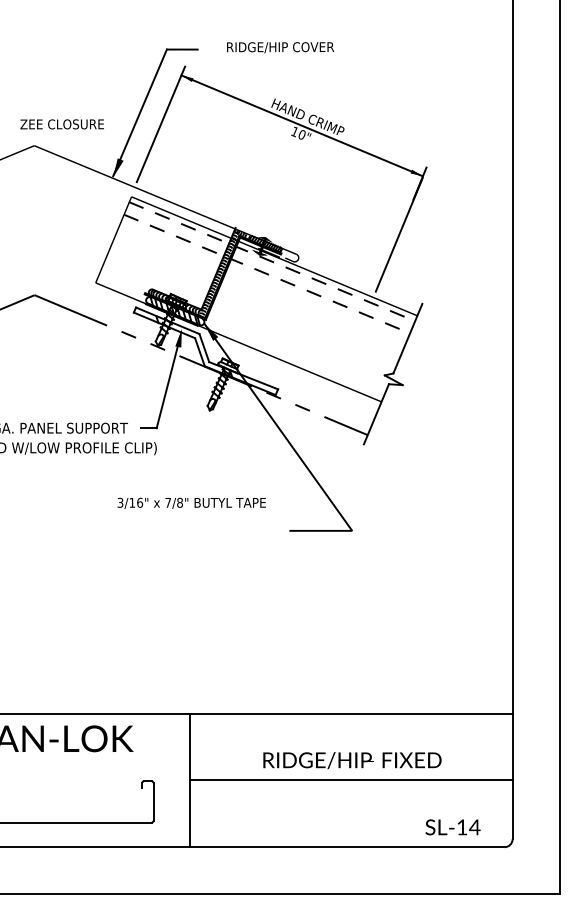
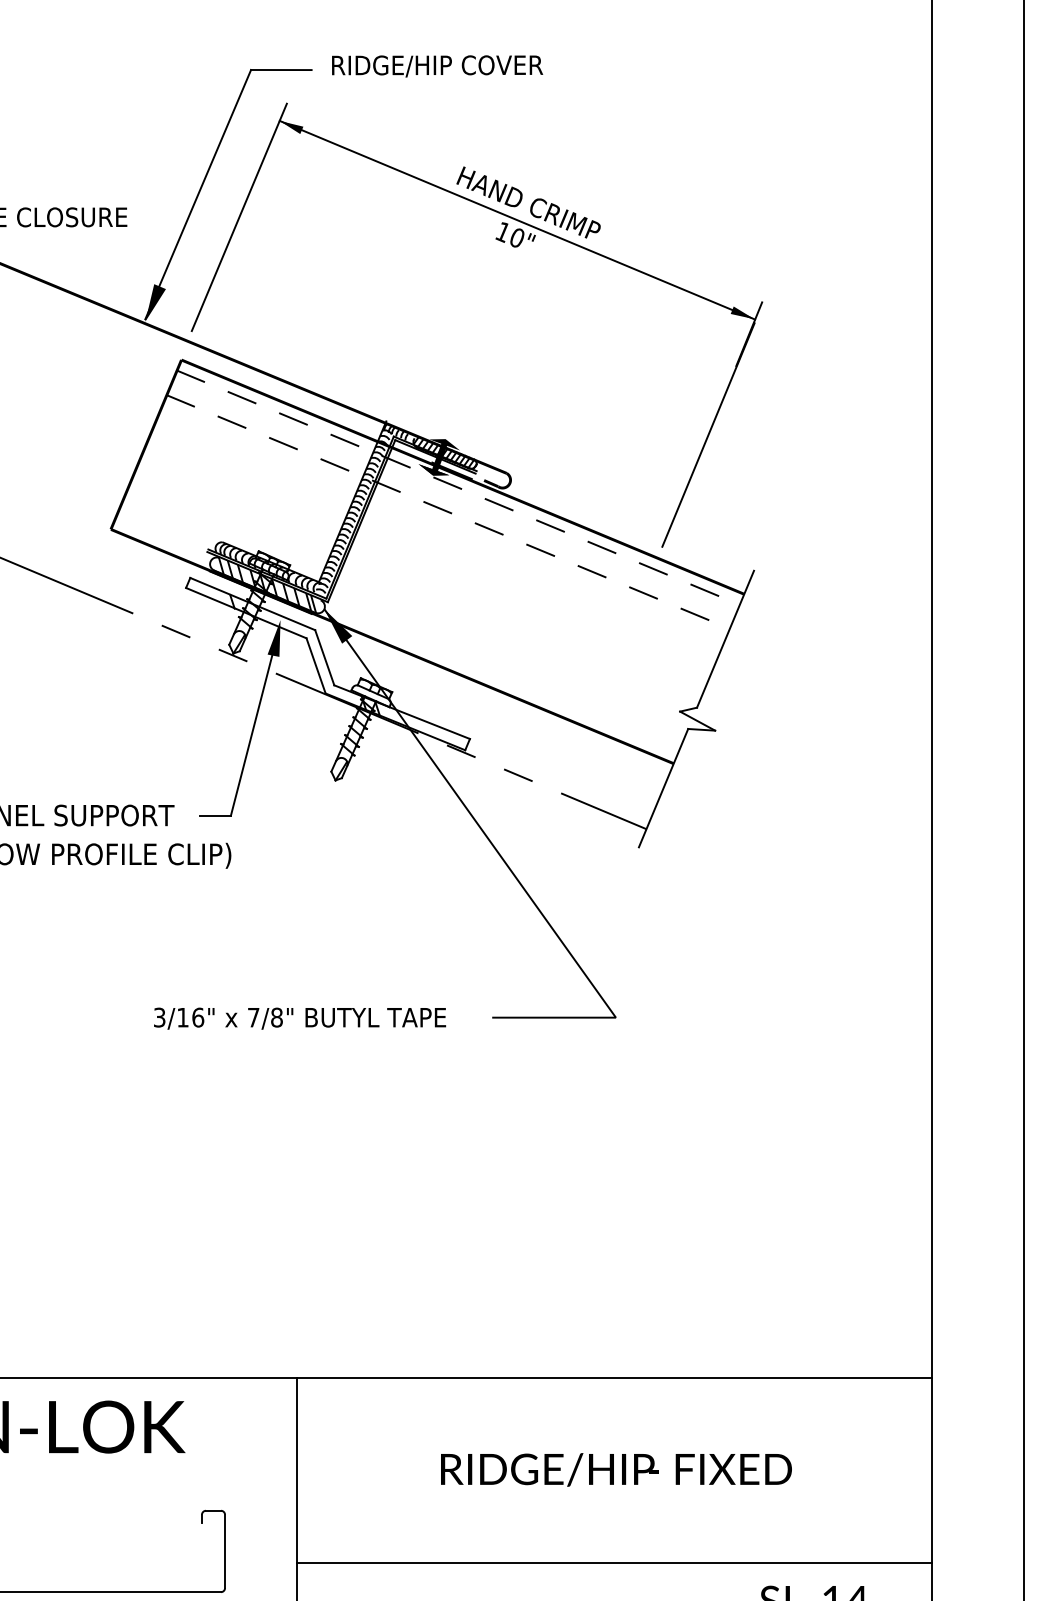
text: (280, 47) -> (437, 65), moved
text: (191, 502) -> (299, 1016), moved
line: (351, 779) -> (614, 1562), moved

